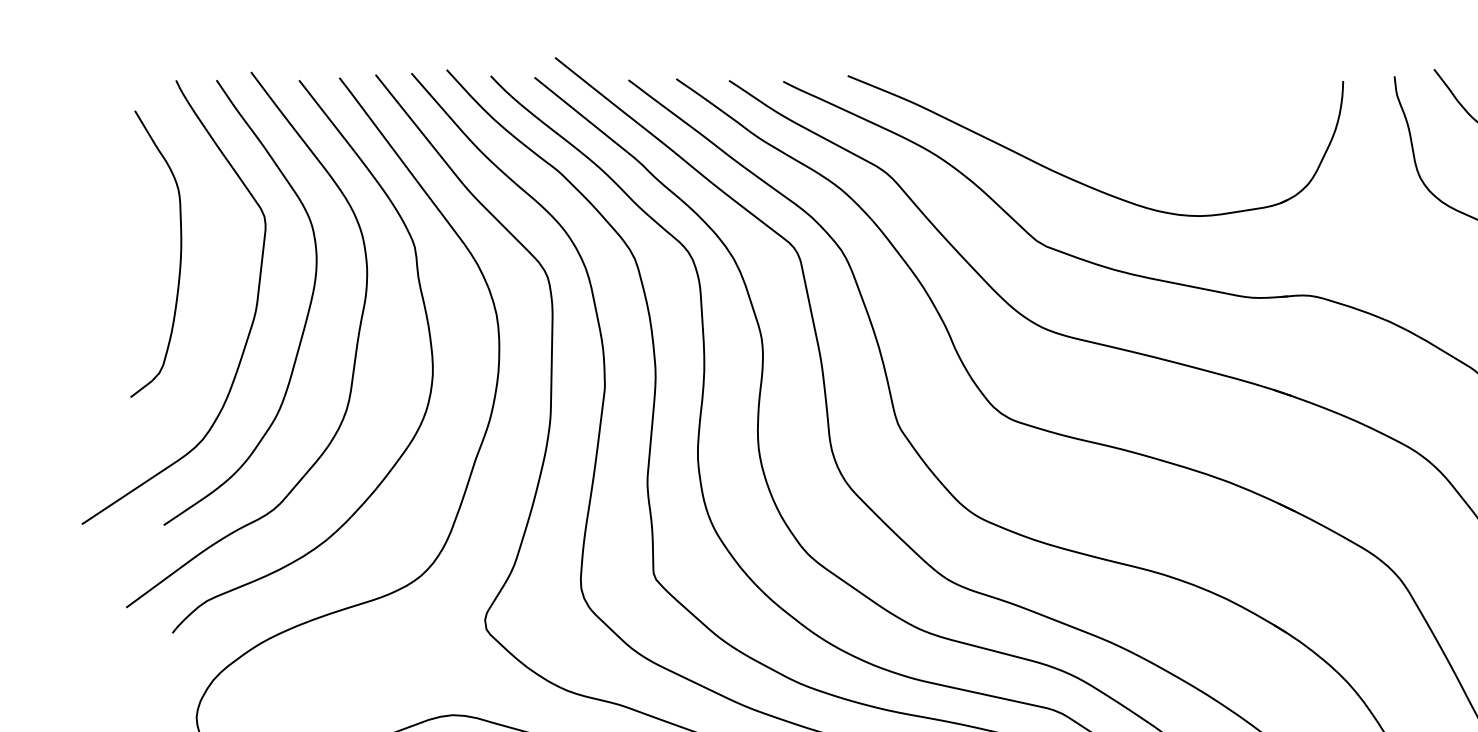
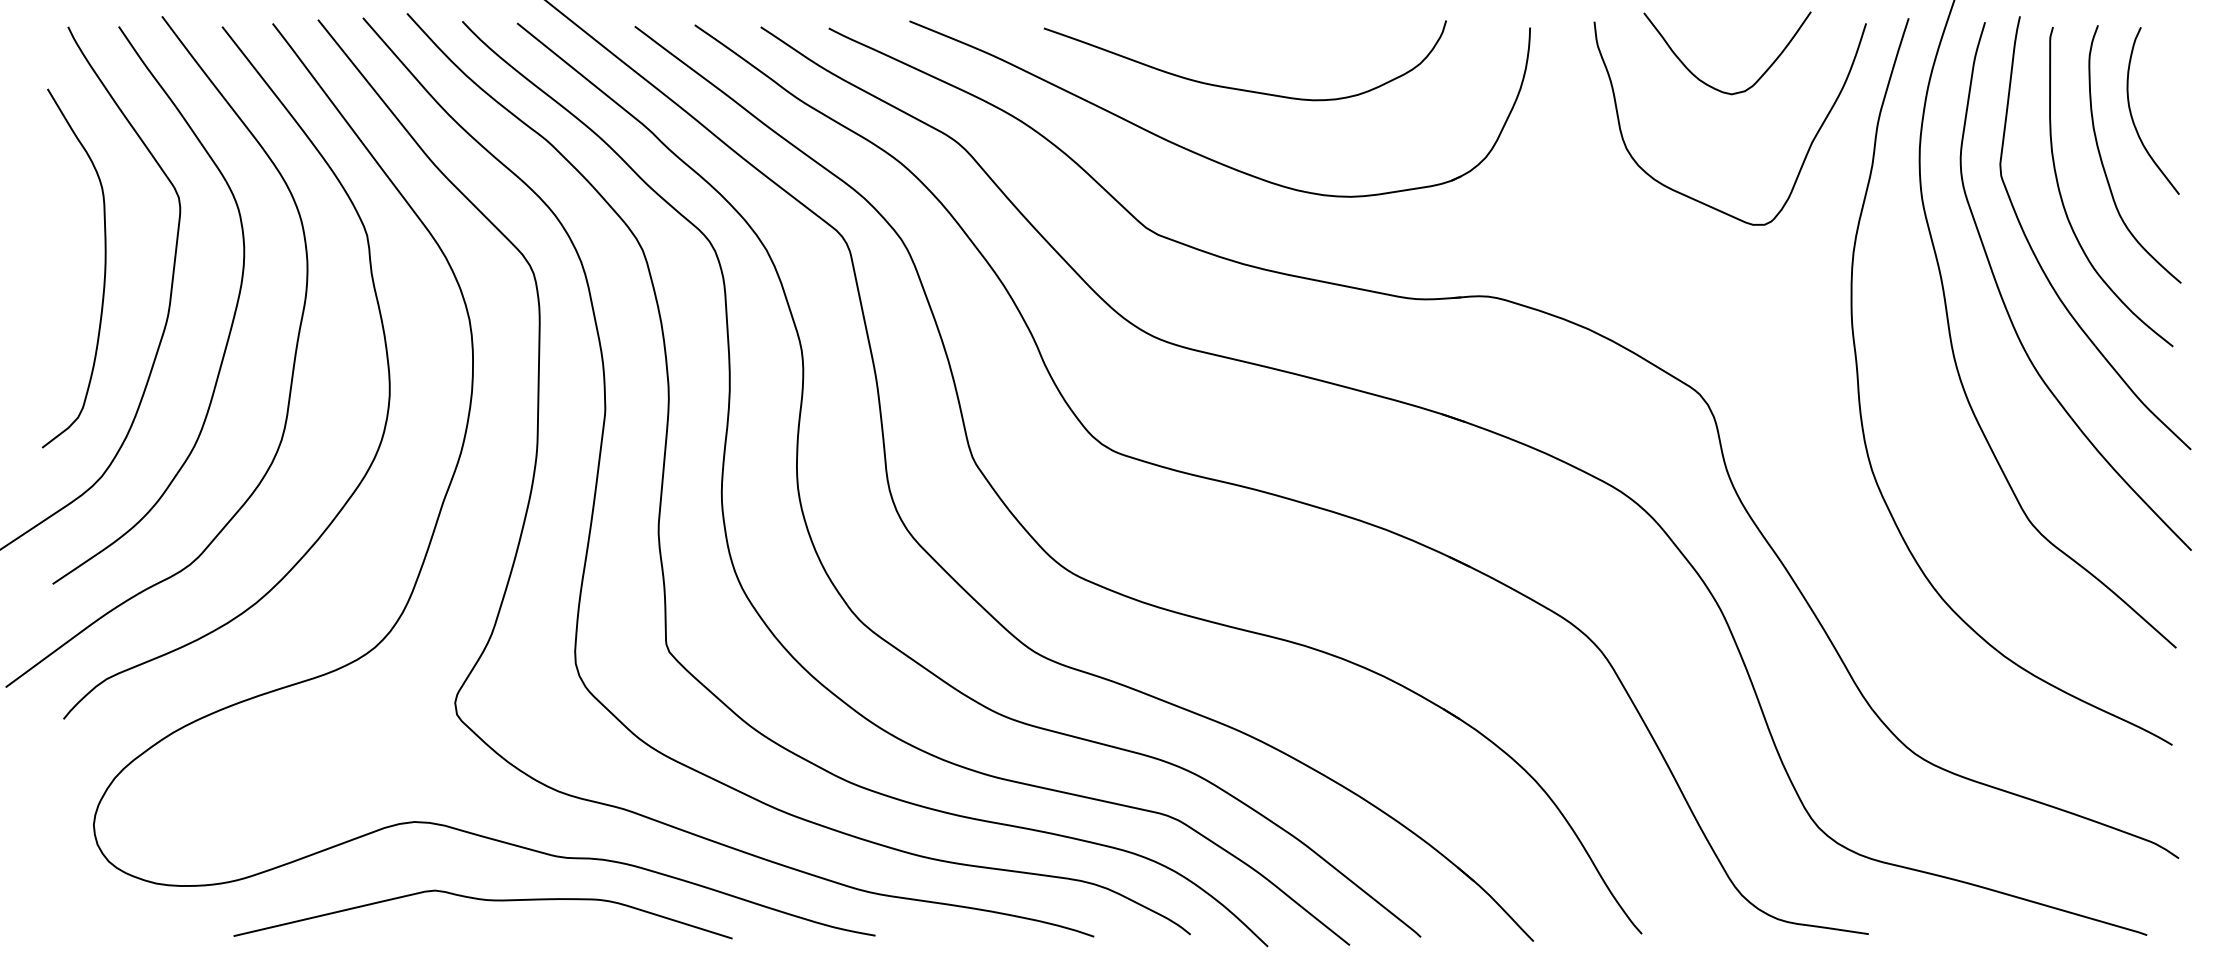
curve: (1111, 129) -> (1240, 88), added
curve: (180, 254) -> (104, 268), moved

